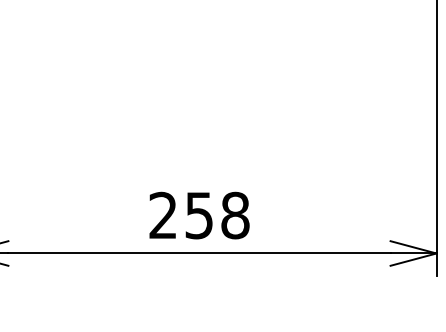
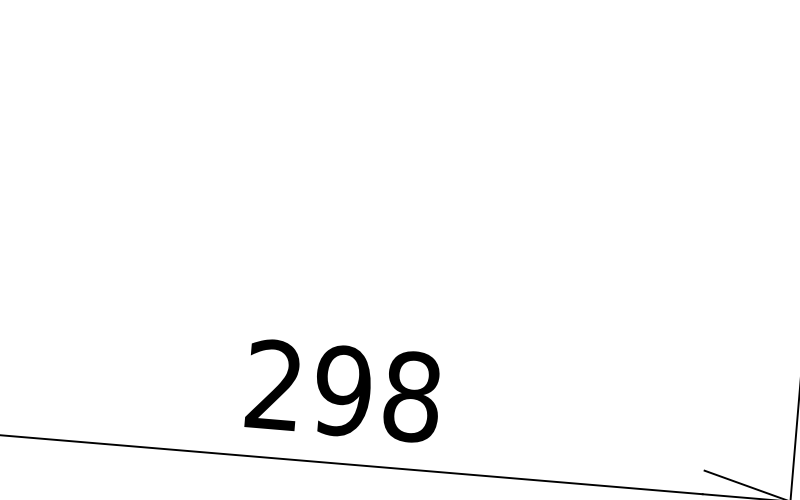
text: (199, 215) -> (343, 390), 258 -> 298

